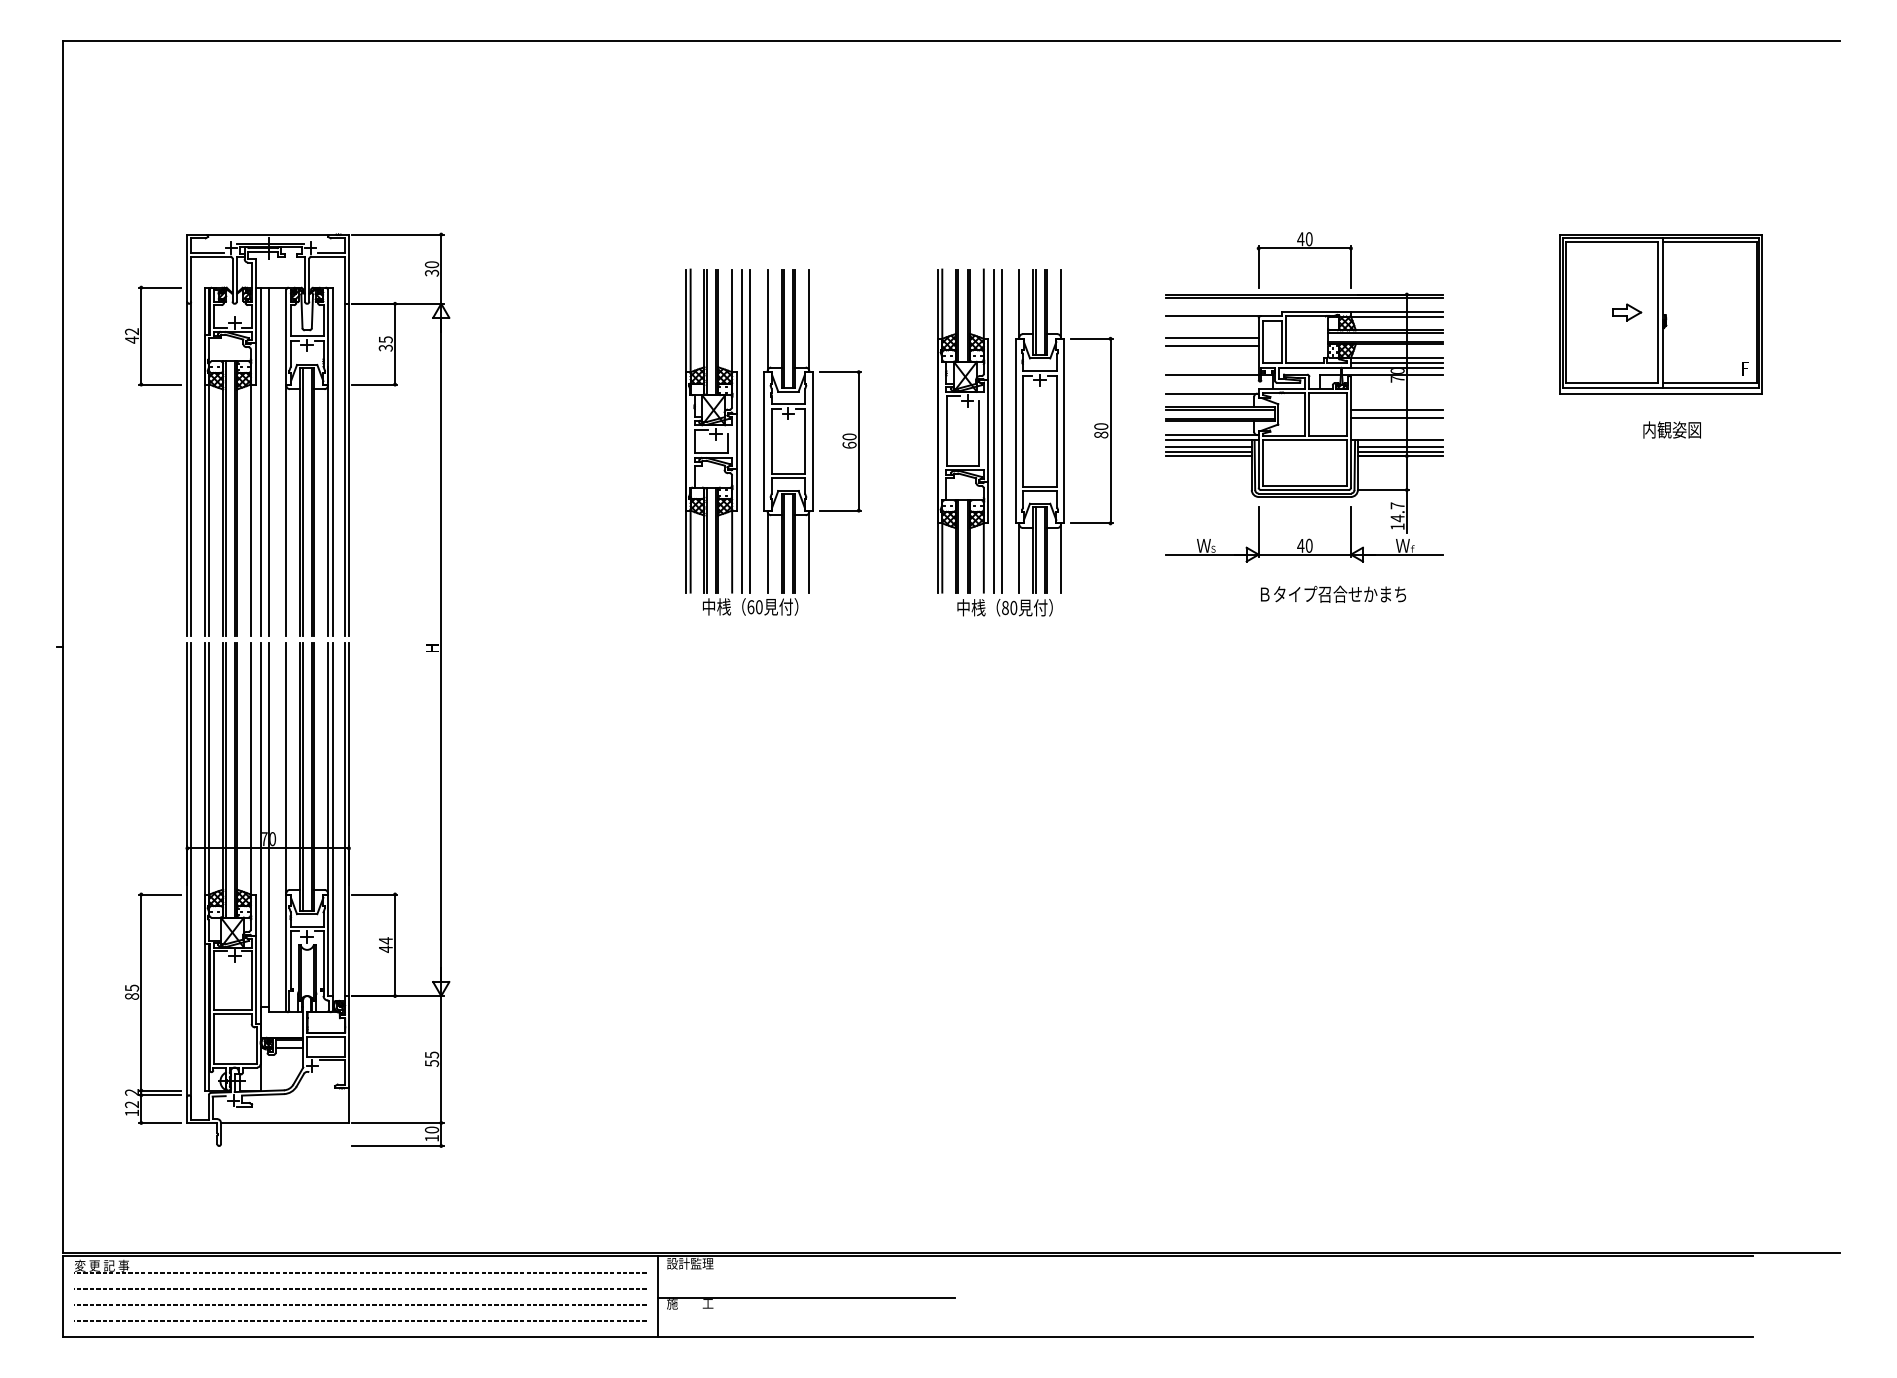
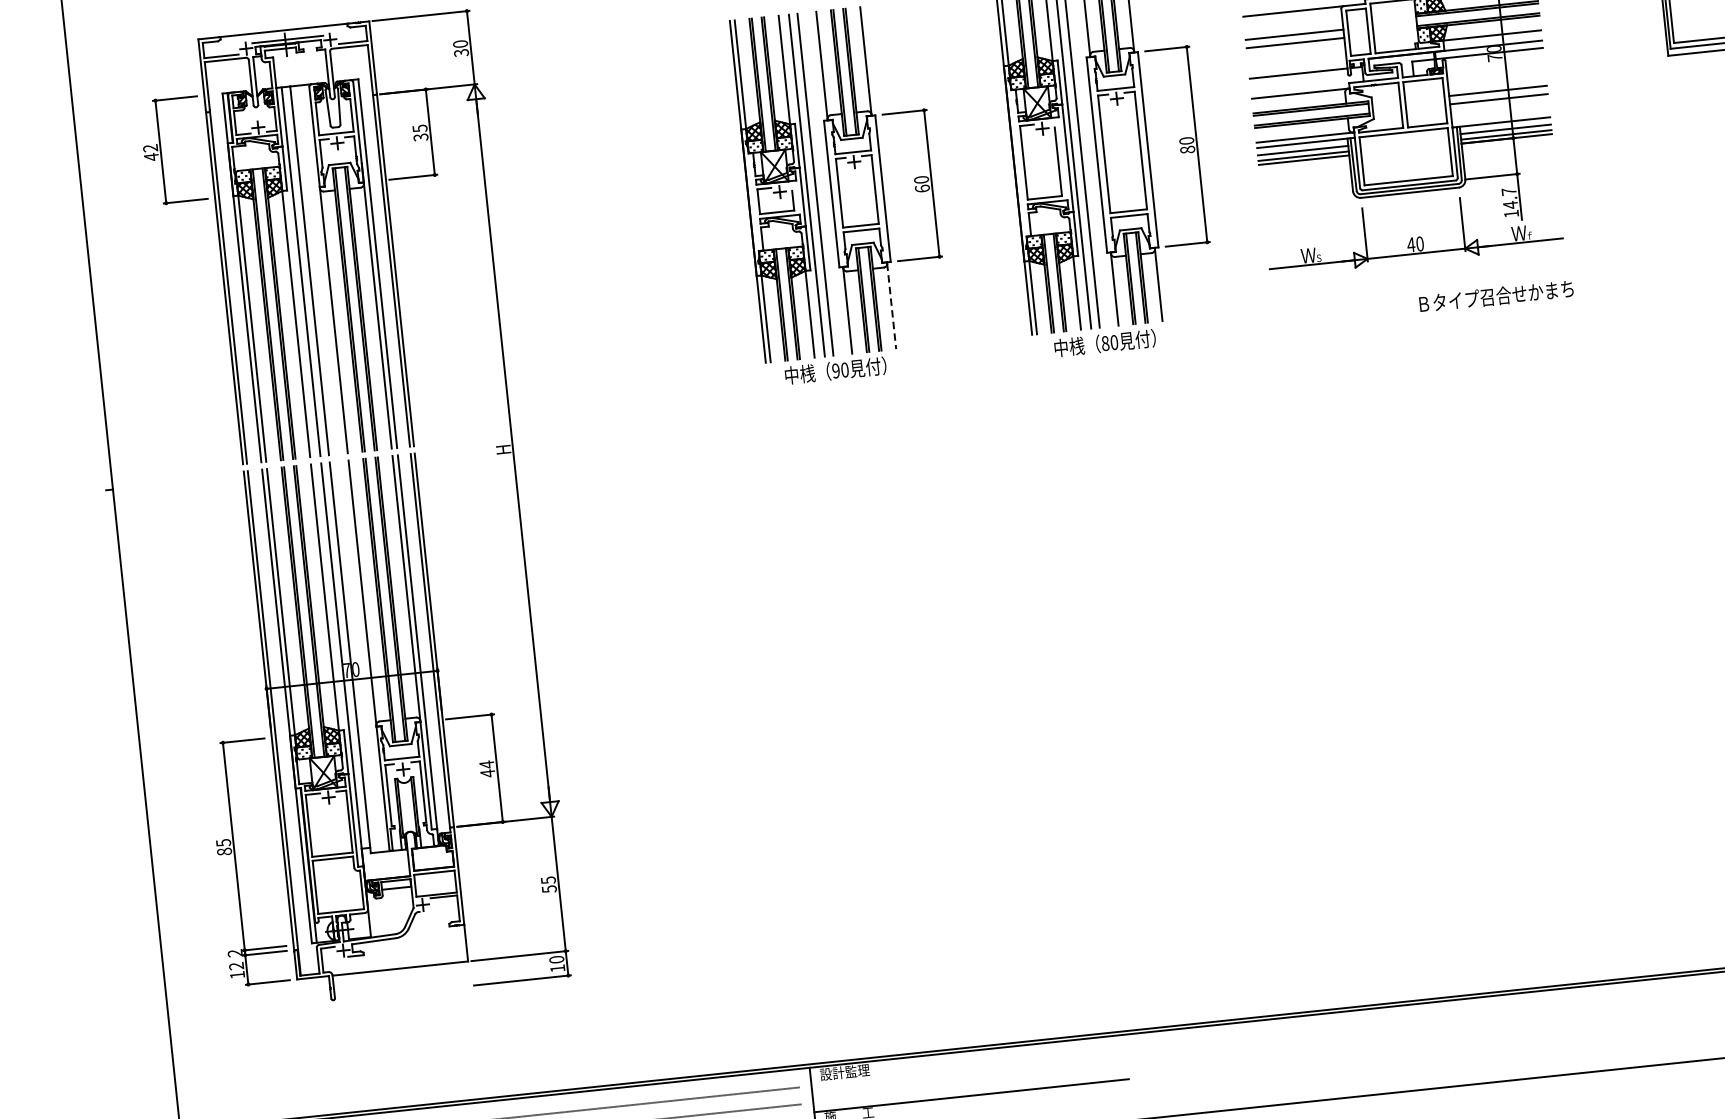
line: (1396, 362) -> (1492, 40), removed
line: (809, 552) -> (892, 306), solid -> dashed
text: (1333, 593) -> (1496, 295), moved
text: (750, 607) -> (835, 371), 60 -> 90

